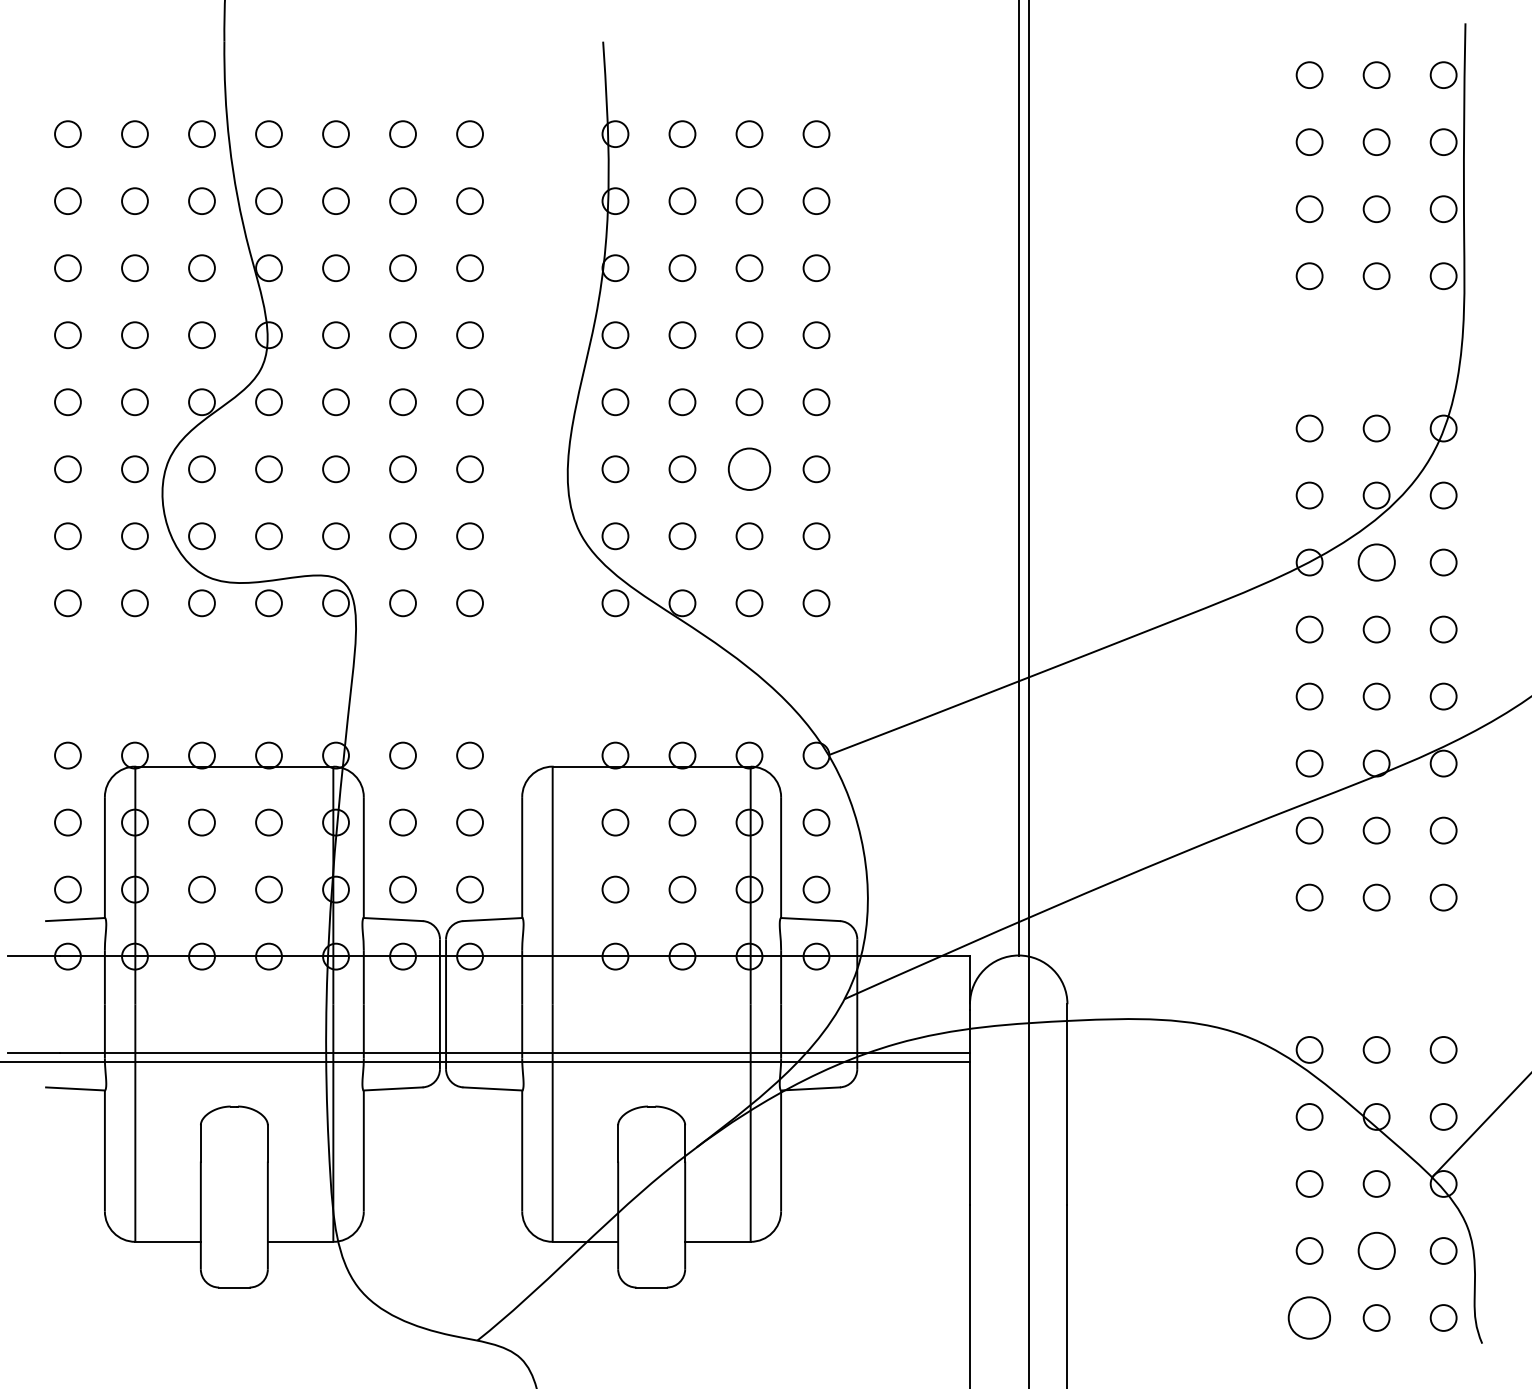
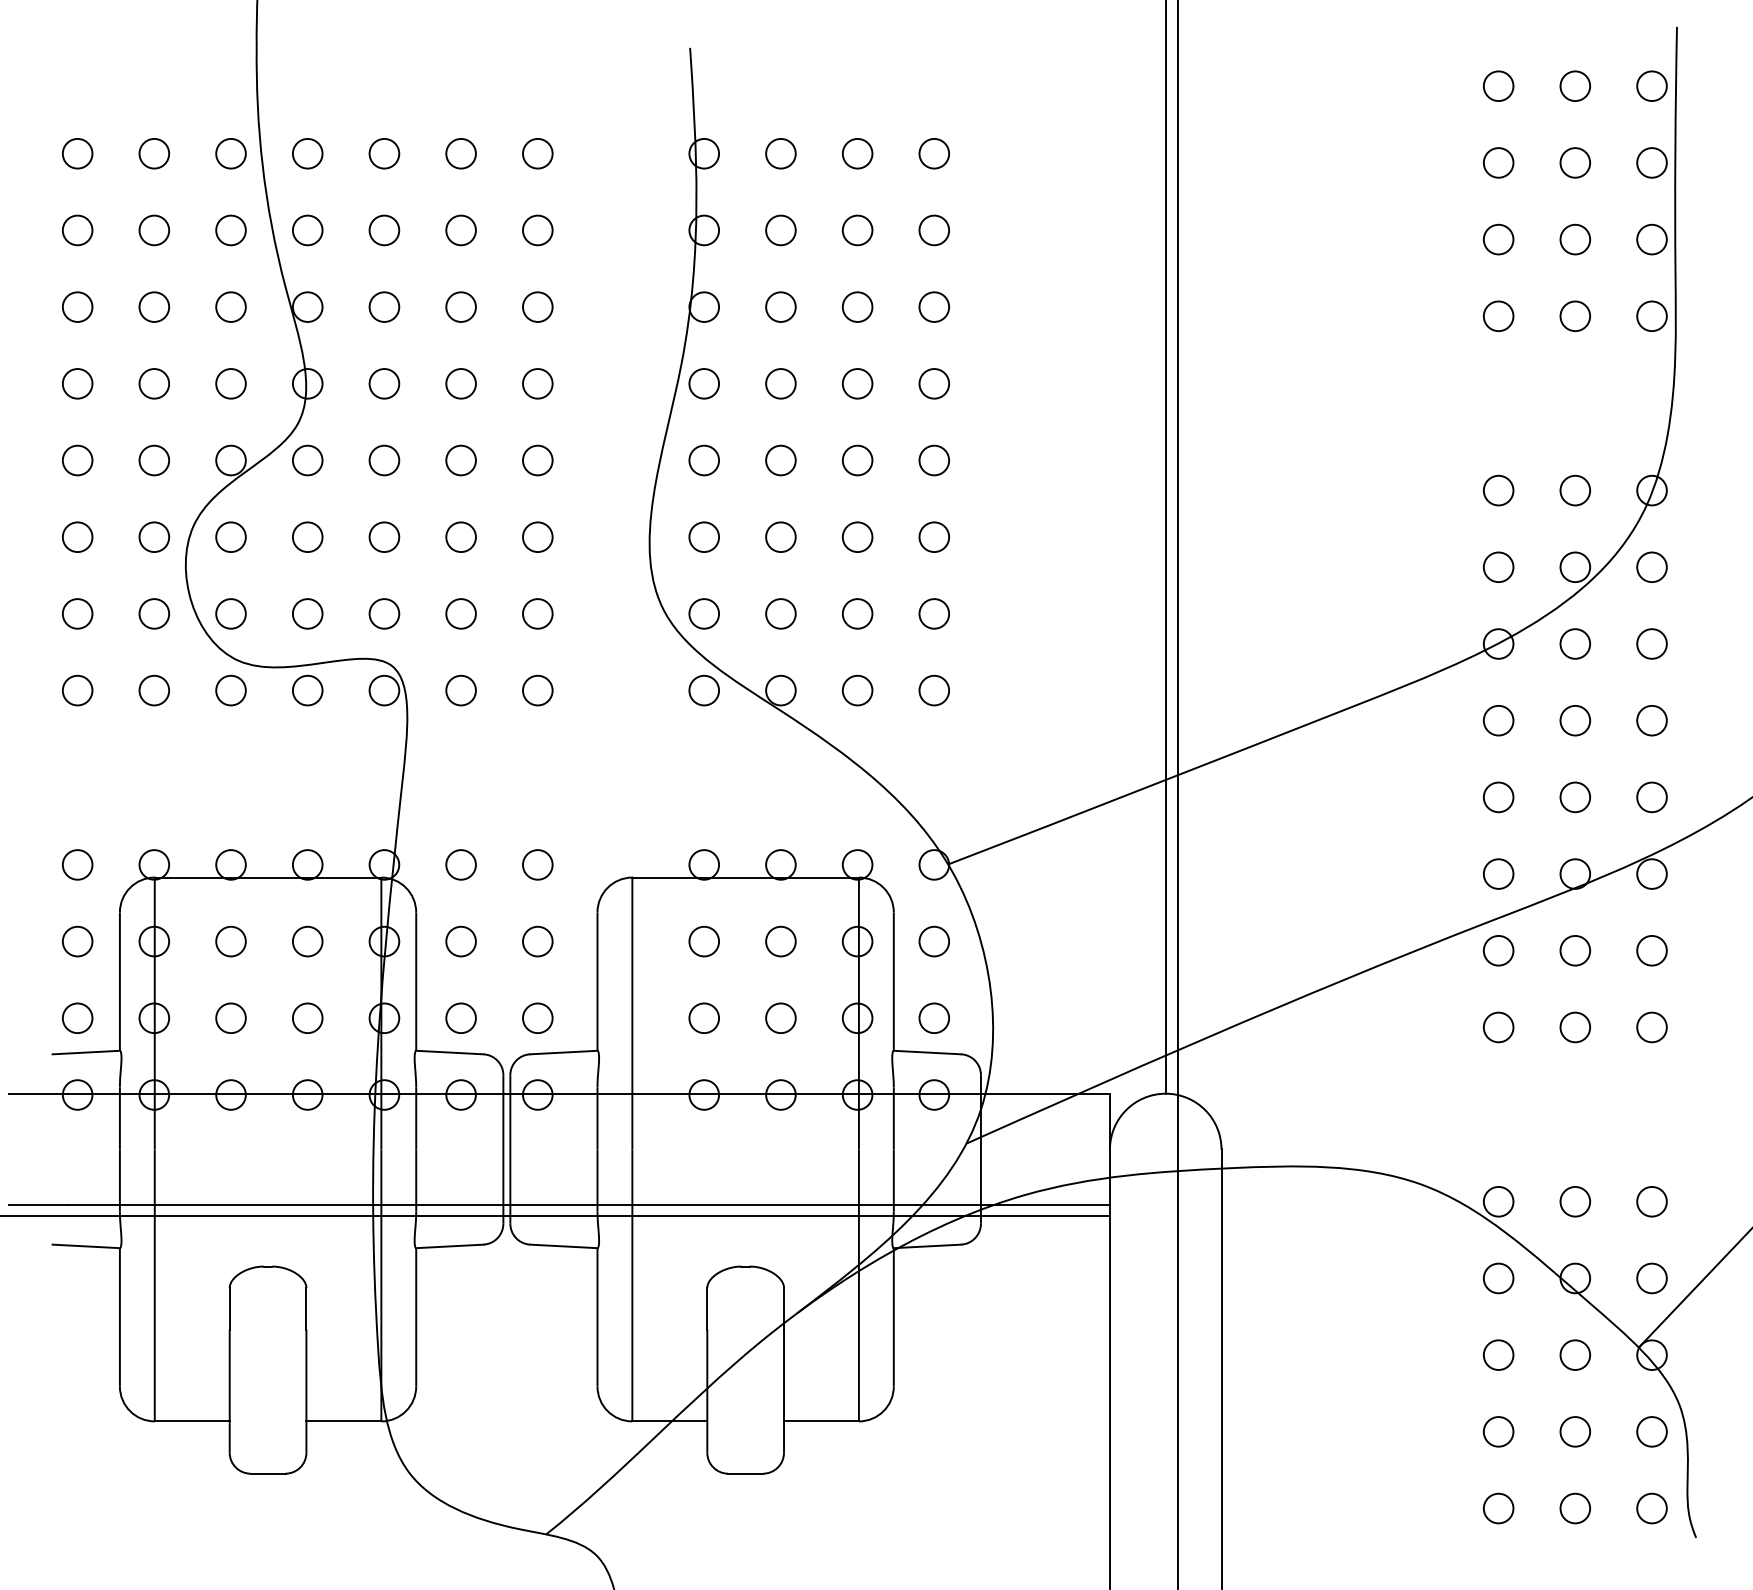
circle: (749, 469) -> (857, 537), size x0.62
circle: (1375, 562) -> (1574, 643), size x0.71
circle: (1375, 1250) -> (1574, 1431), size x0.71
circle: (1309, 1317) -> (1498, 1508), size x0.62

